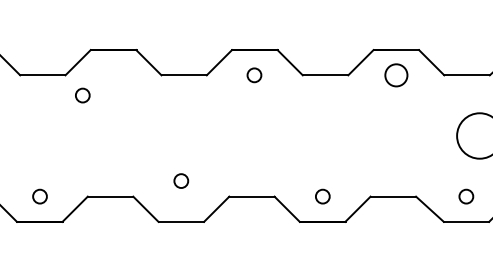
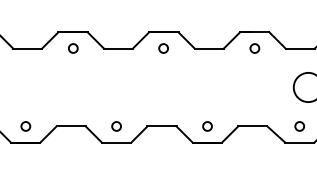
circle: (395, 75) -> (254, 48), size x0.62
circle: (83, 95) -> (73, 48), moved
circle: (181, 181) -> (116, 126), moved

